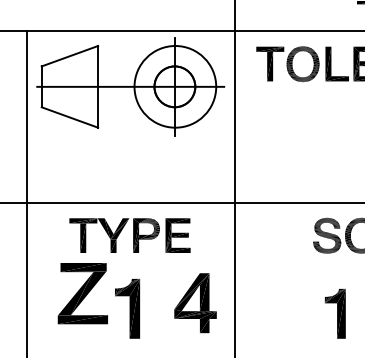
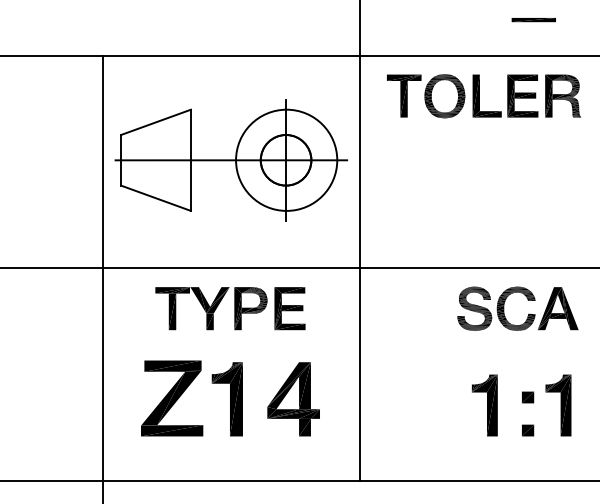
part: (130, 87) -> (230, 160), moved
part: (83, 293) -> (172, 398), moved
part: (195, 303) -> (293, 399), moved

